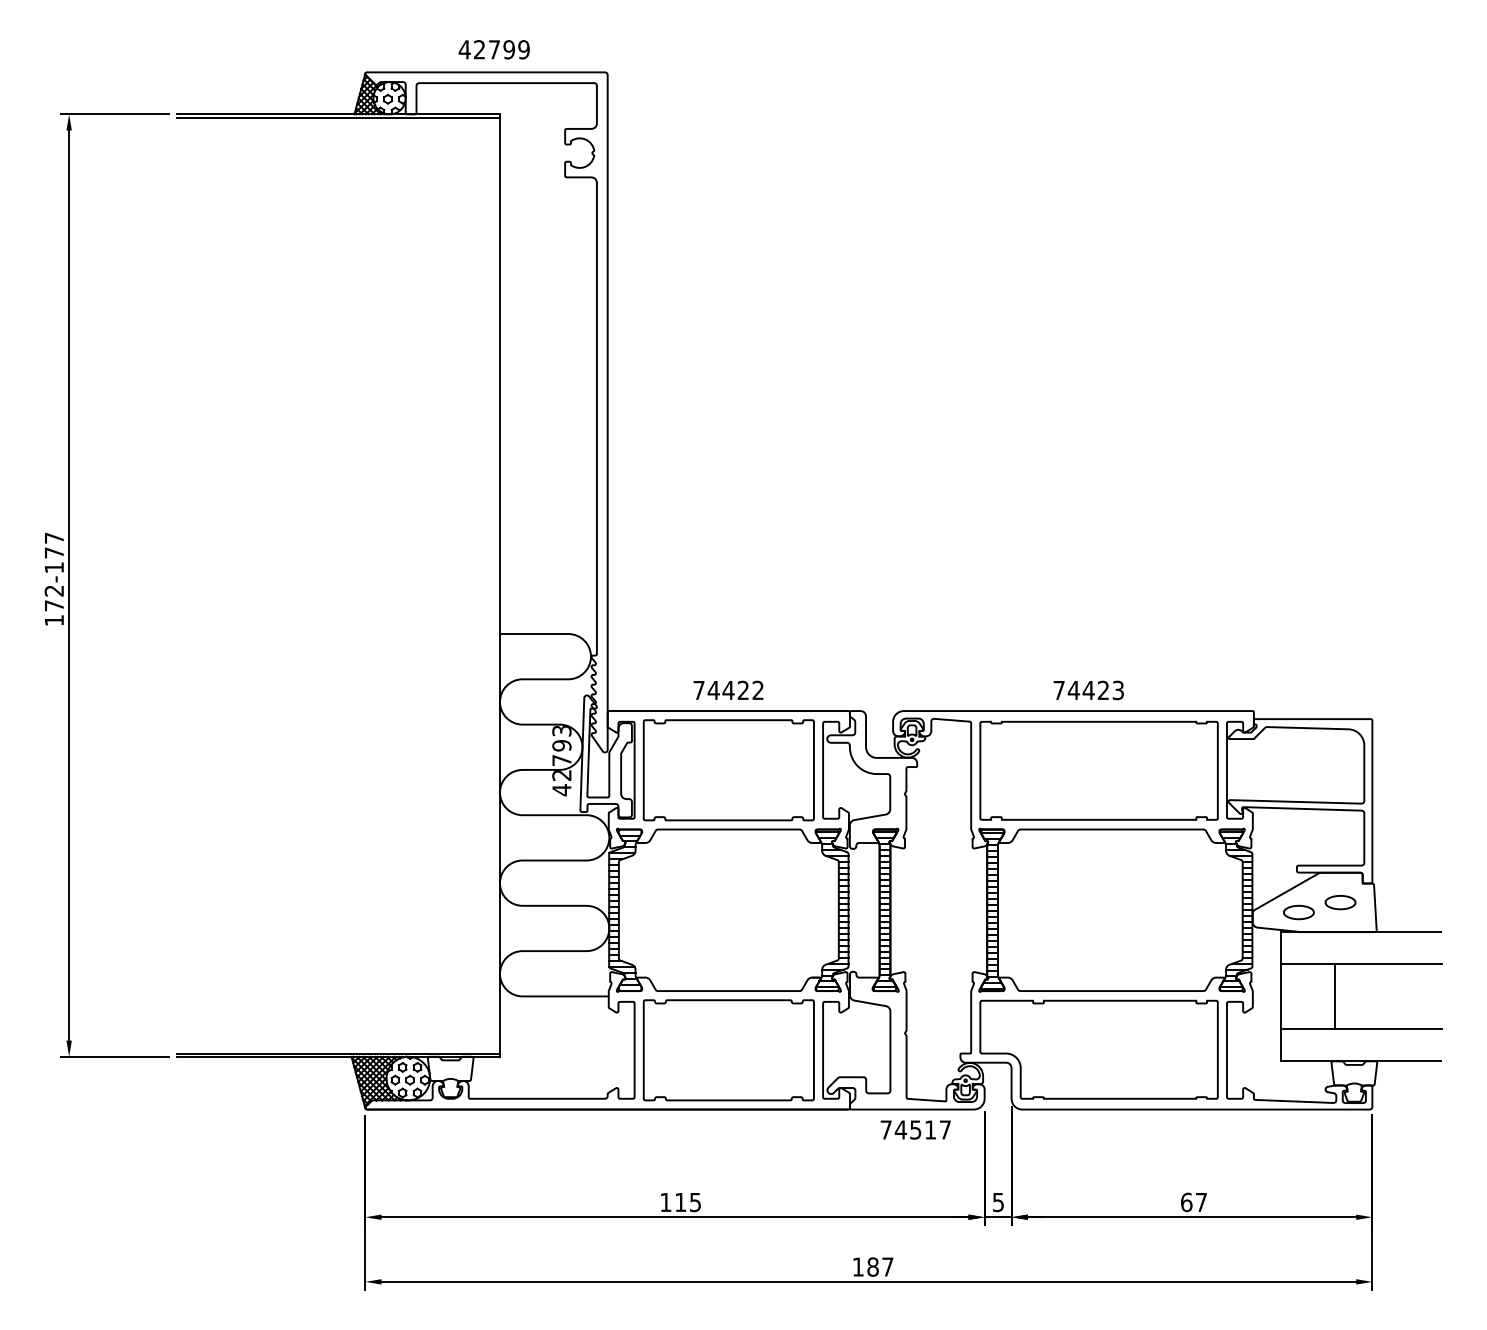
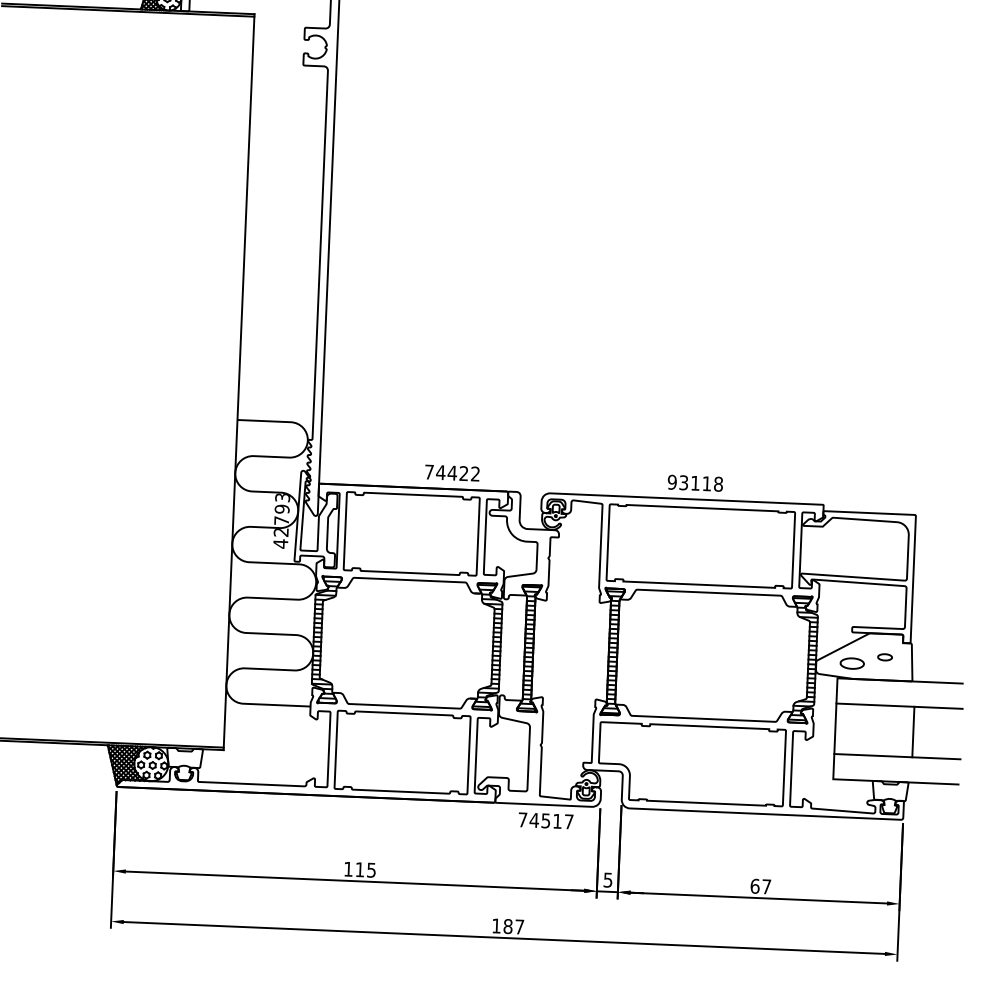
text: (728, 689) -> (452, 472), moved
text: (1088, 690) -> (695, 483), 74423 -> 93118
part: (1340, 902) -> (885, 657), size x0.6
line: (1334, 996) -> (913, 731), moved

